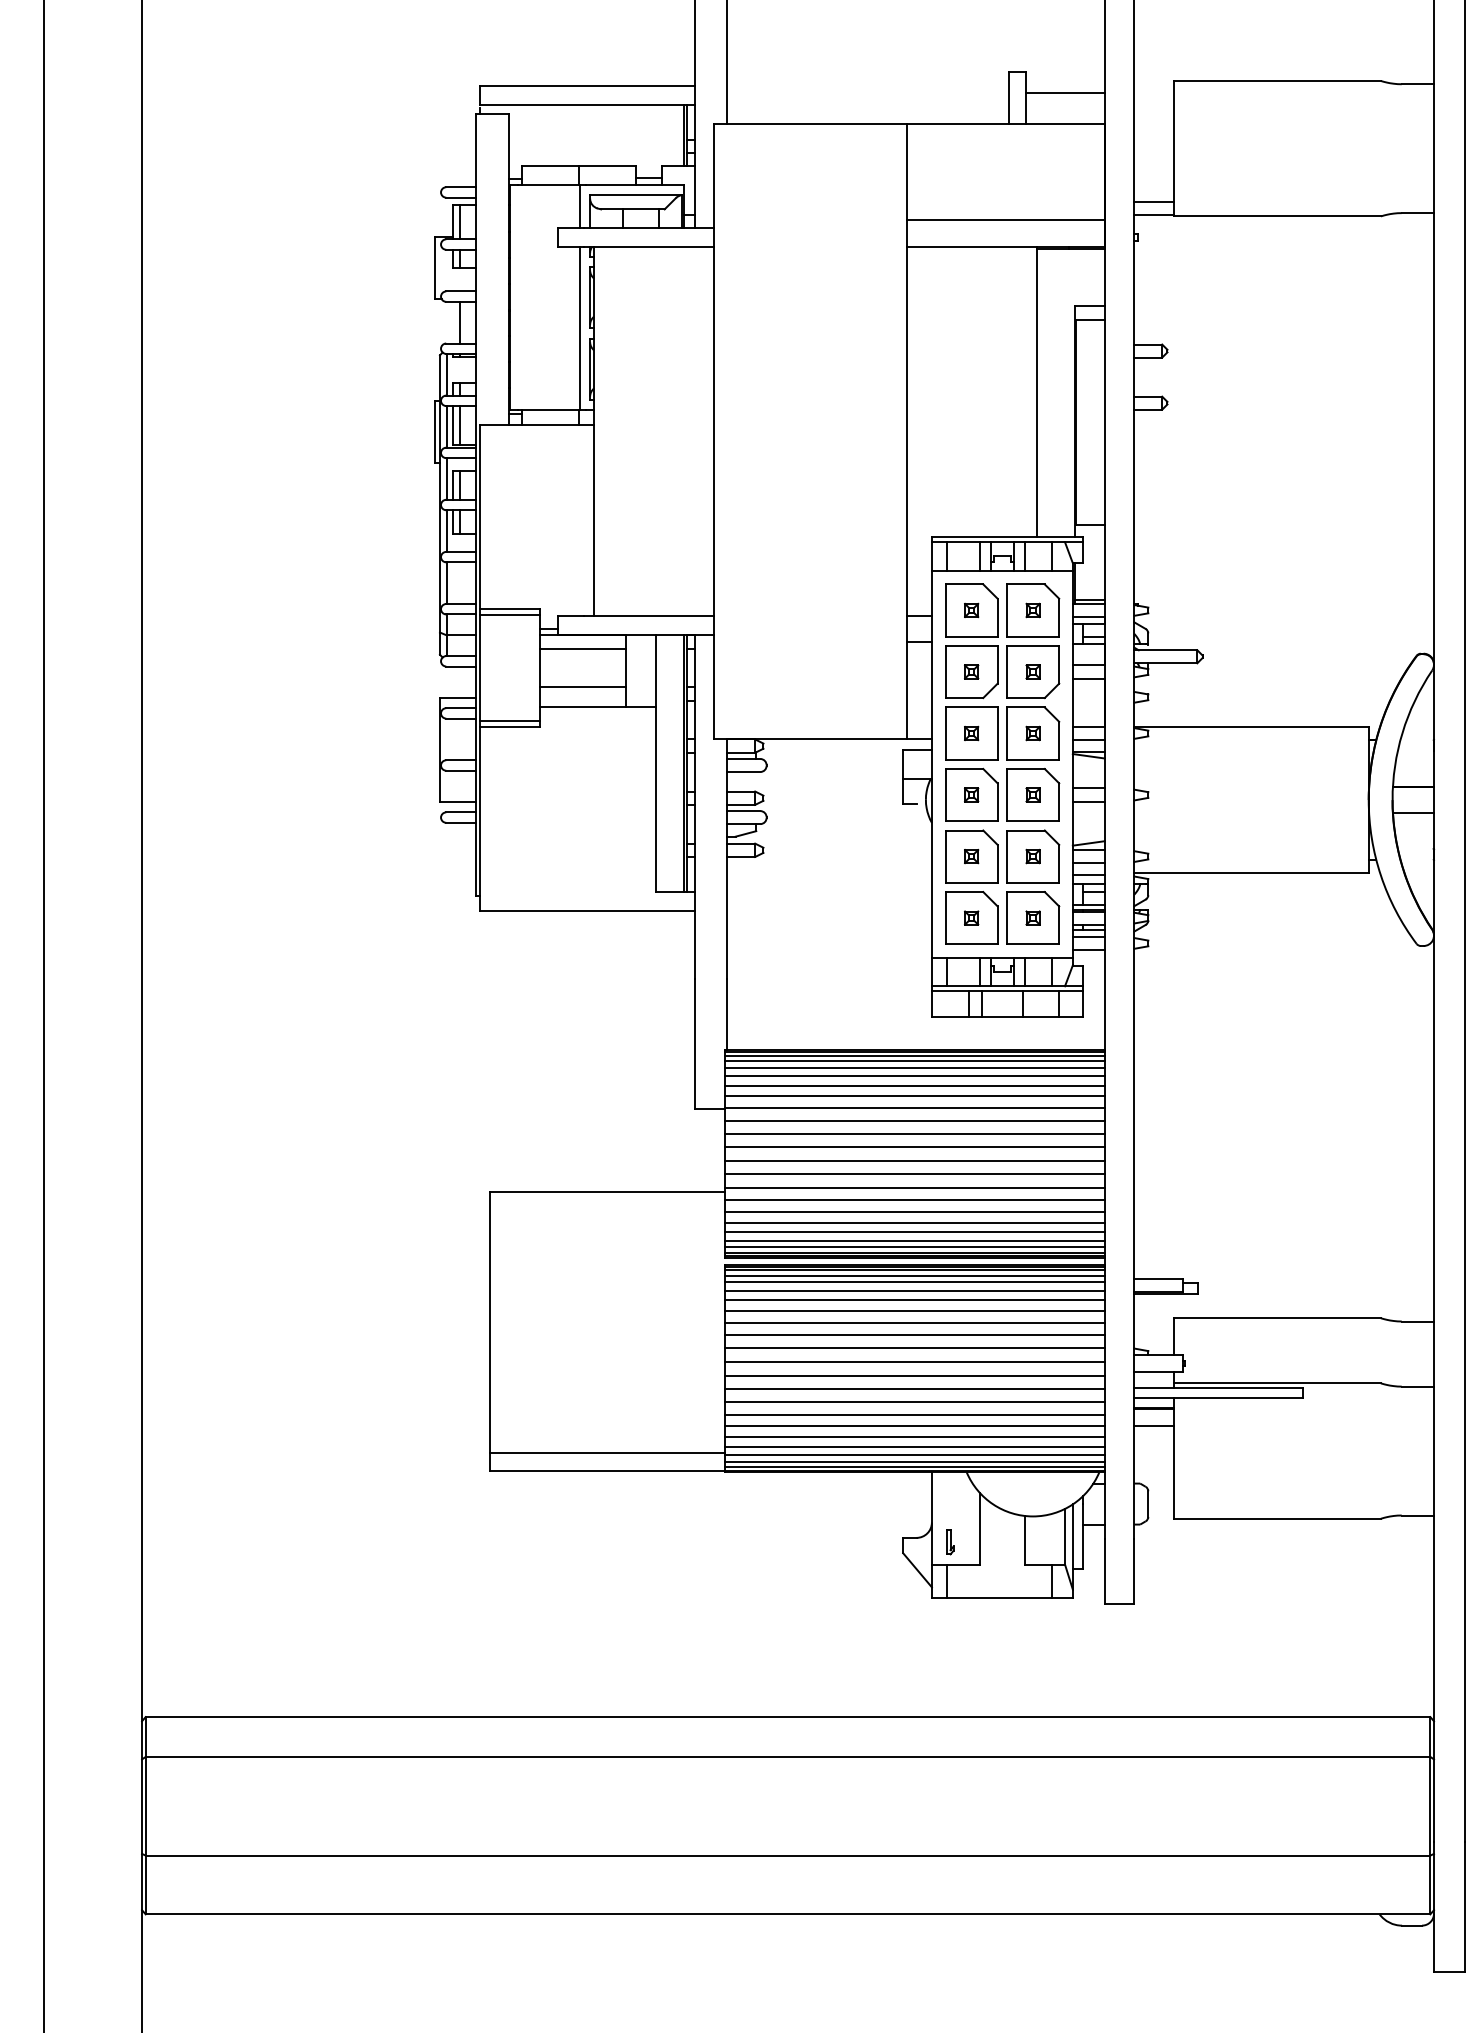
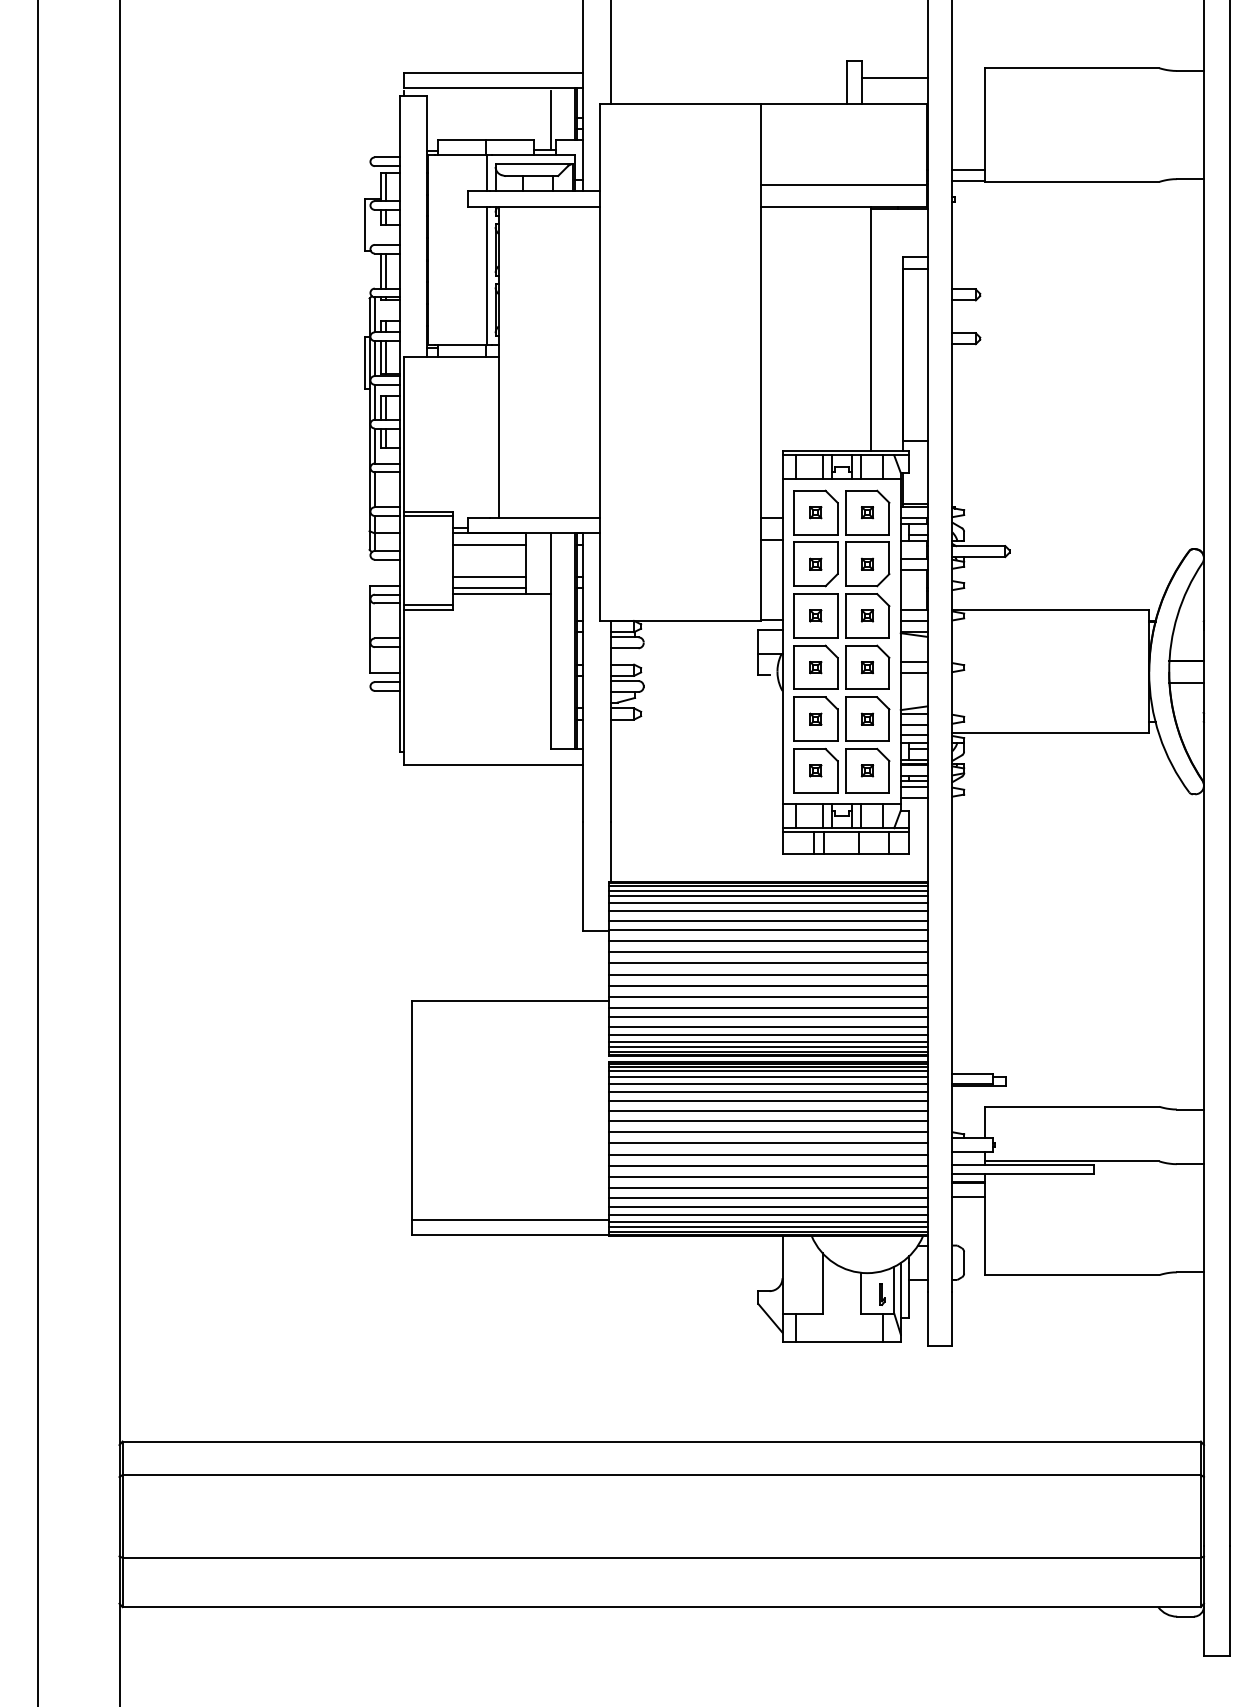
line: (655, 142) -> (550, 119), added
line: (453, 322) -> (380, 270), added
line: (582, 700) -> (489, 588), added
part: (950, 1542) -> (882, 1295), moved

